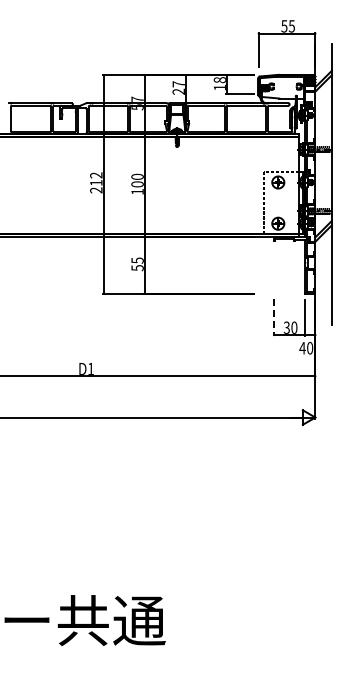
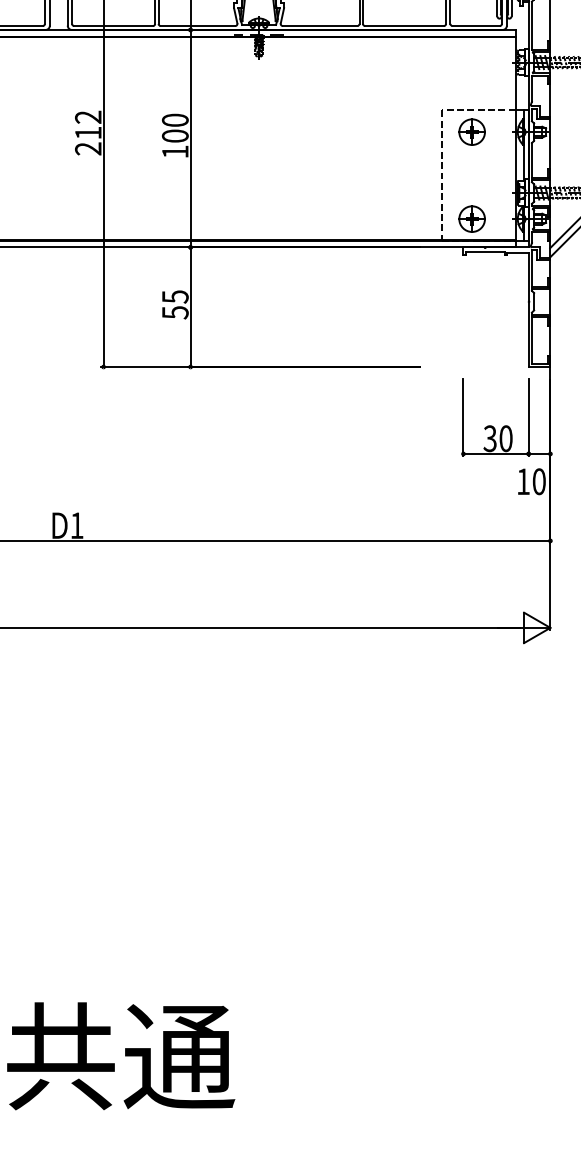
line: (274, 318) -> (464, 418), dashed -> solid
text: (302, 348) -> (523, 482), 40 -> 10

